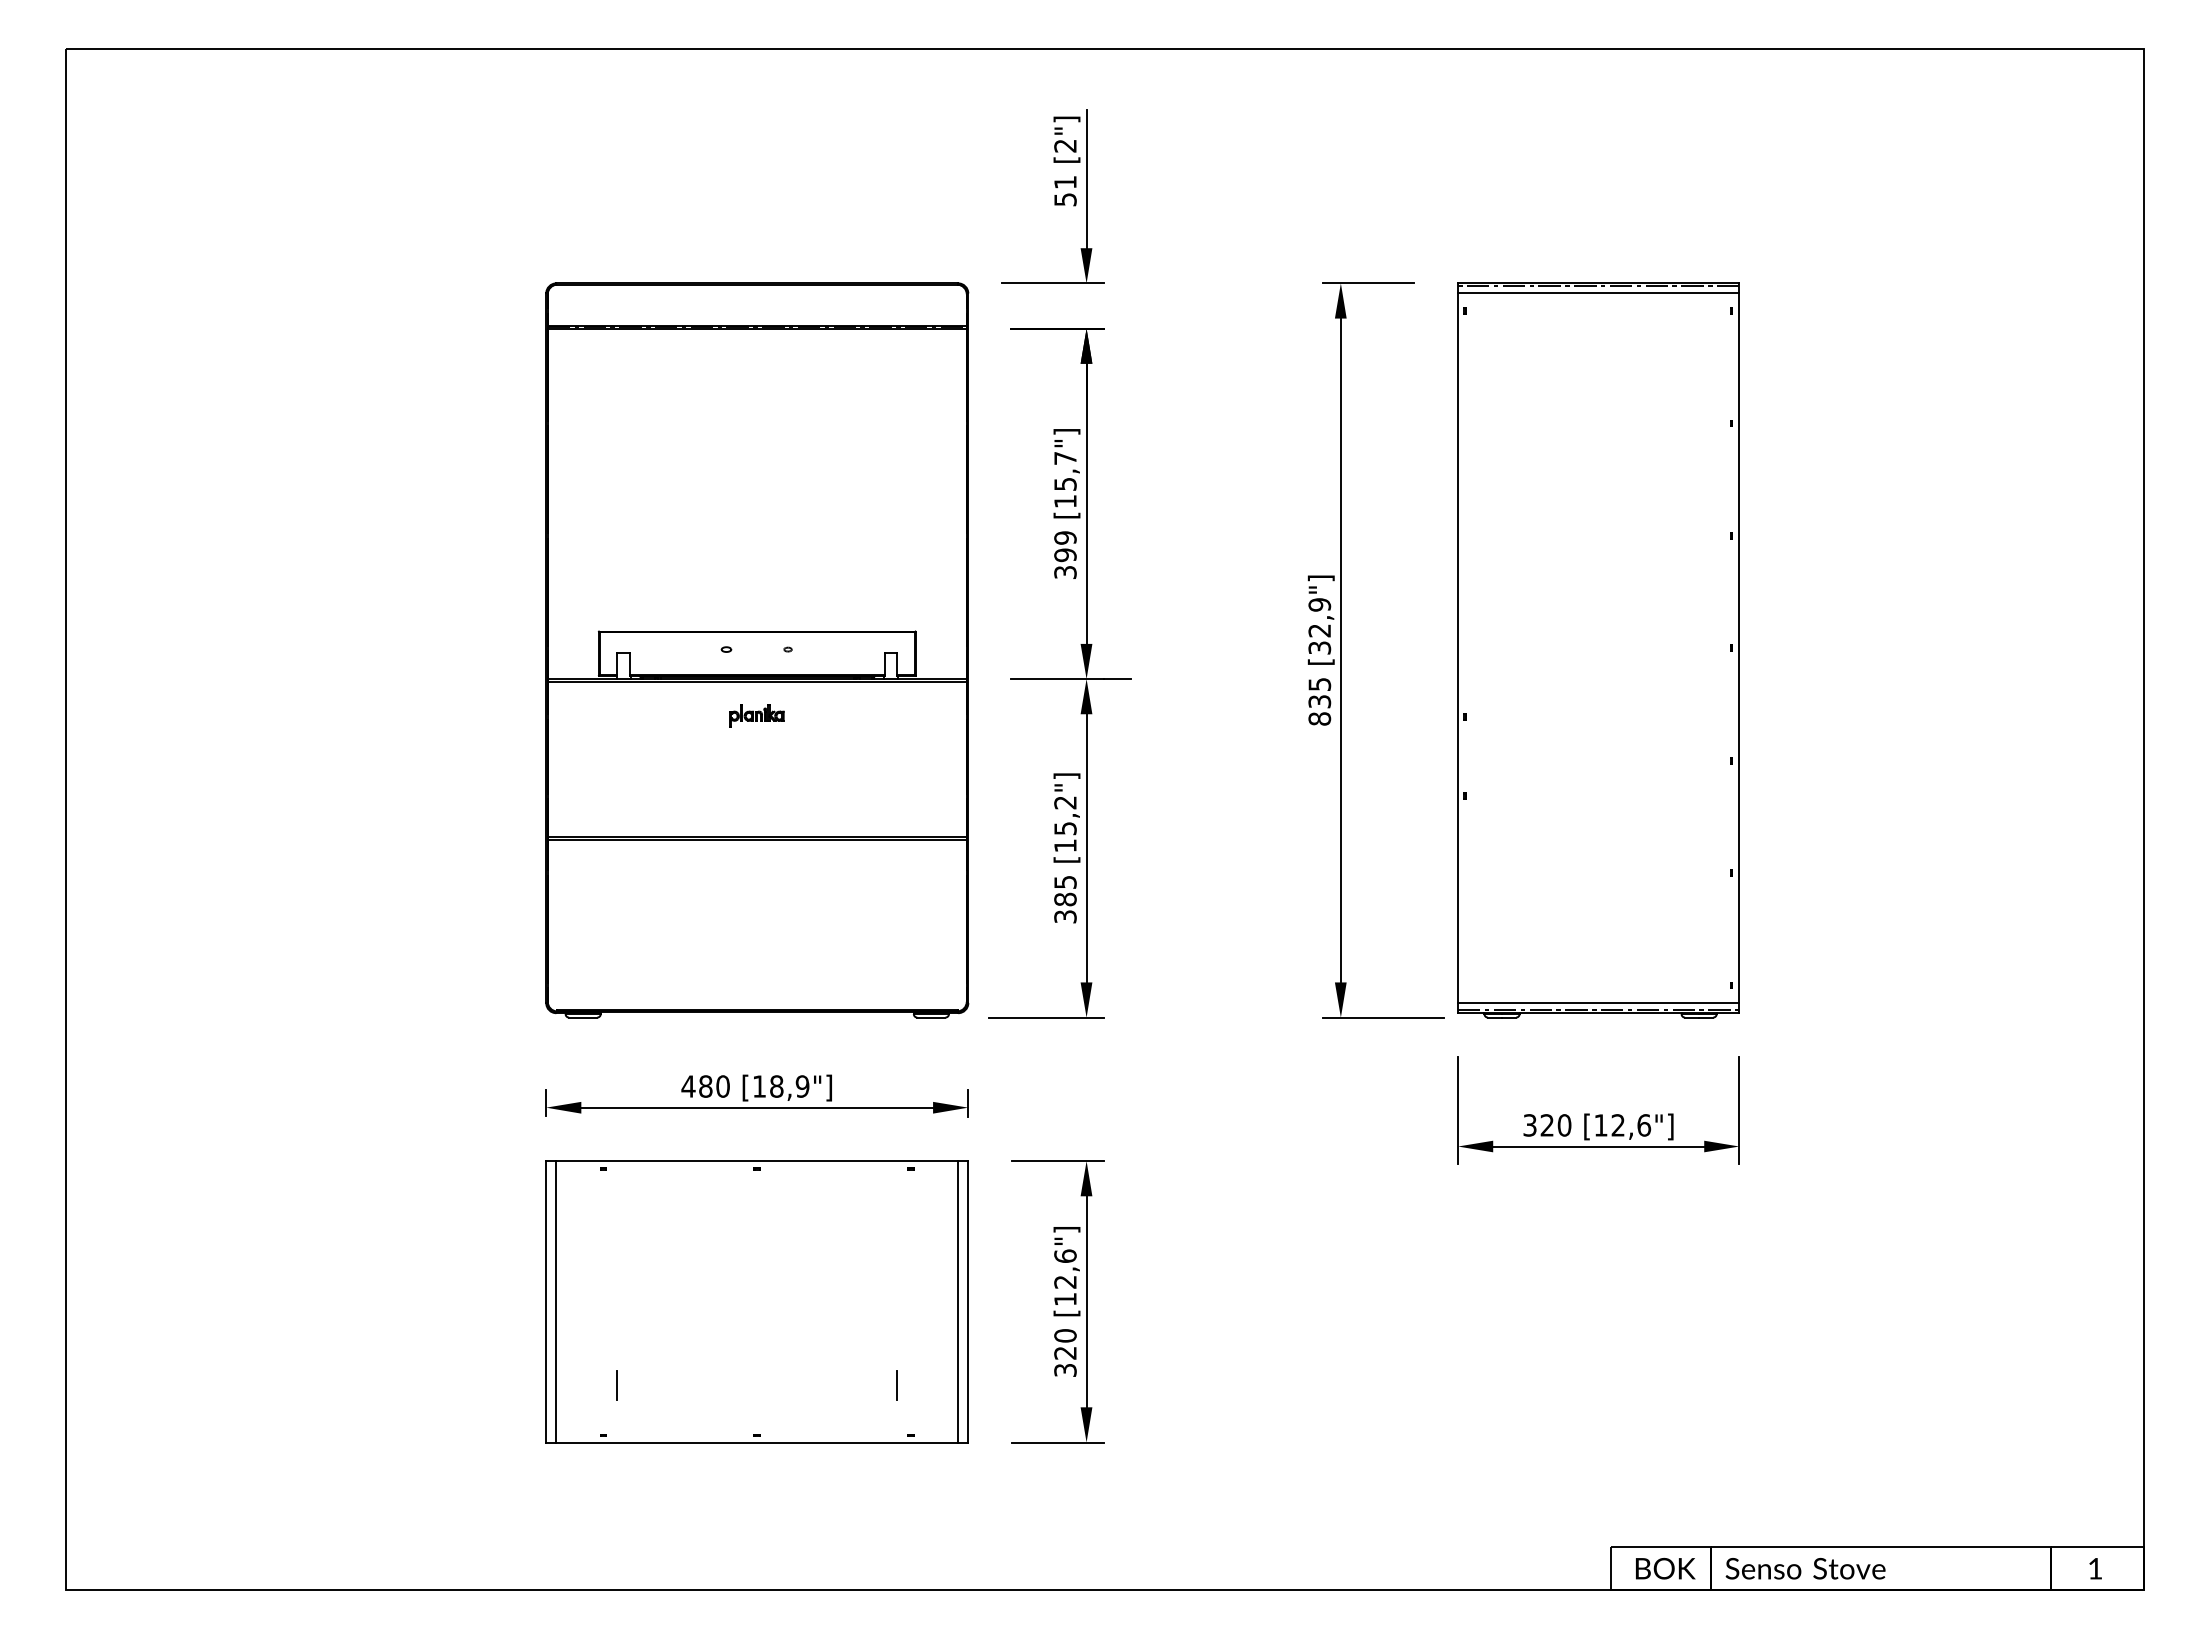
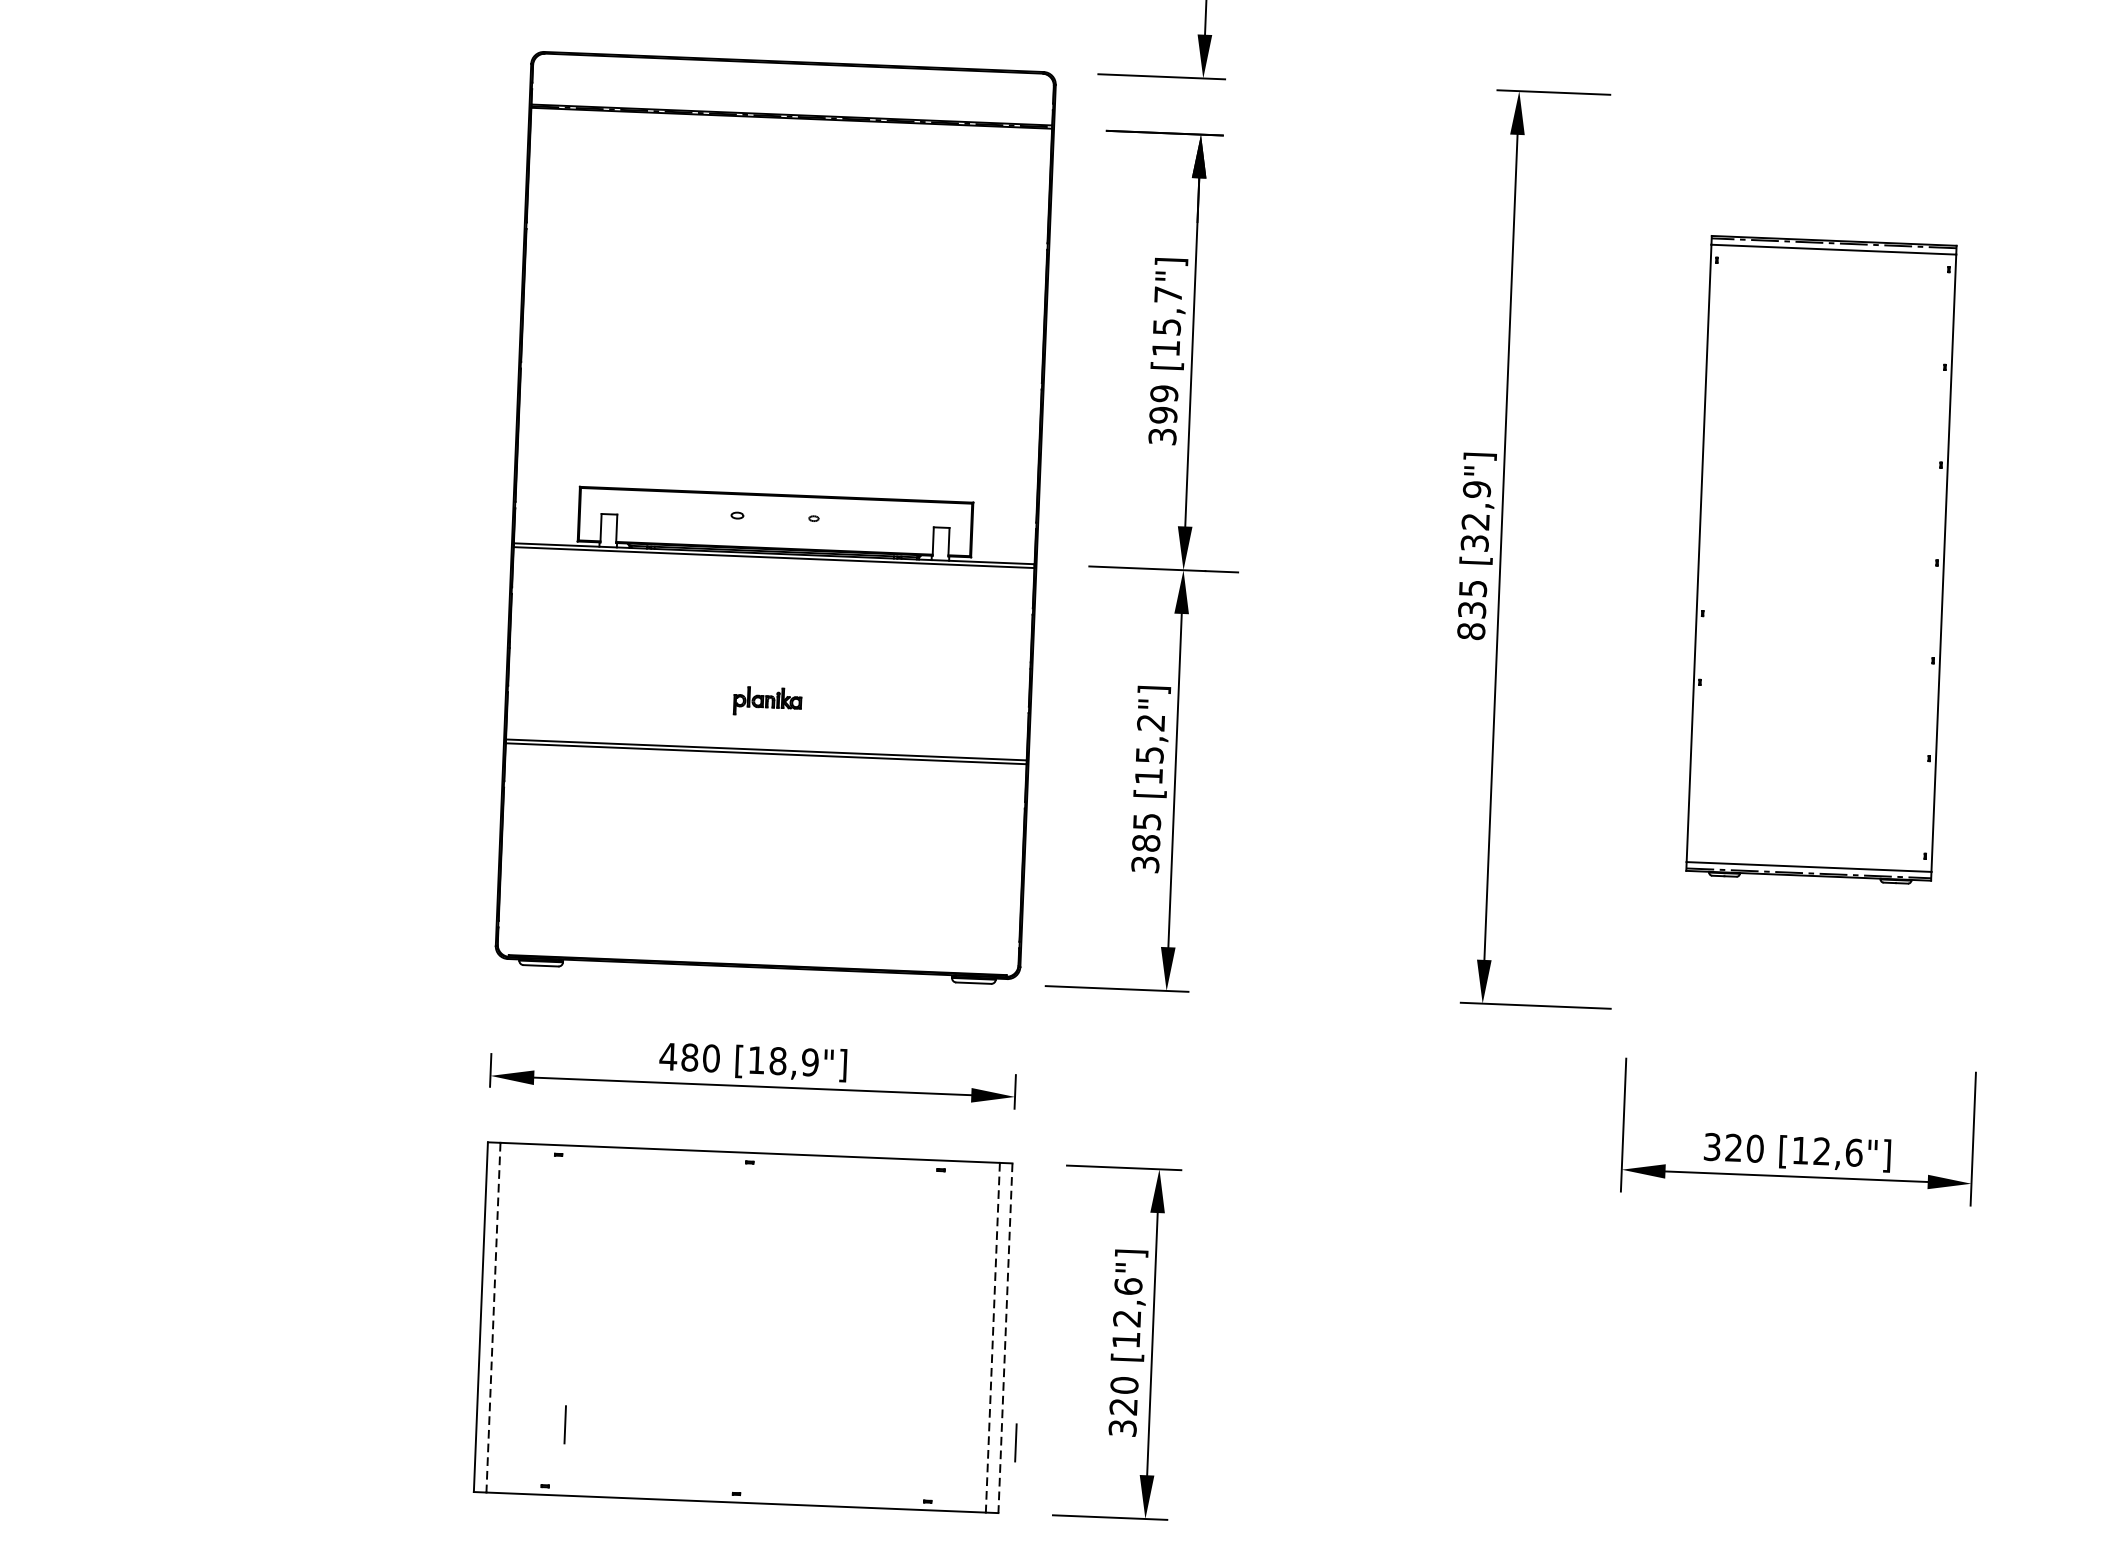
part: (1598, 650) -> (1821, 560), size x0.7
part: (756, 715) -> (767, 700), moved
line: (556, 1301) -> (493, 1317), solid -> dashed
line: (958, 1301) -> (993, 1337), solid -> dashed
line: (968, 1301) -> (1005, 1337), solid -> dashed
line: (896, 1385) -> (1015, 1442), moved

